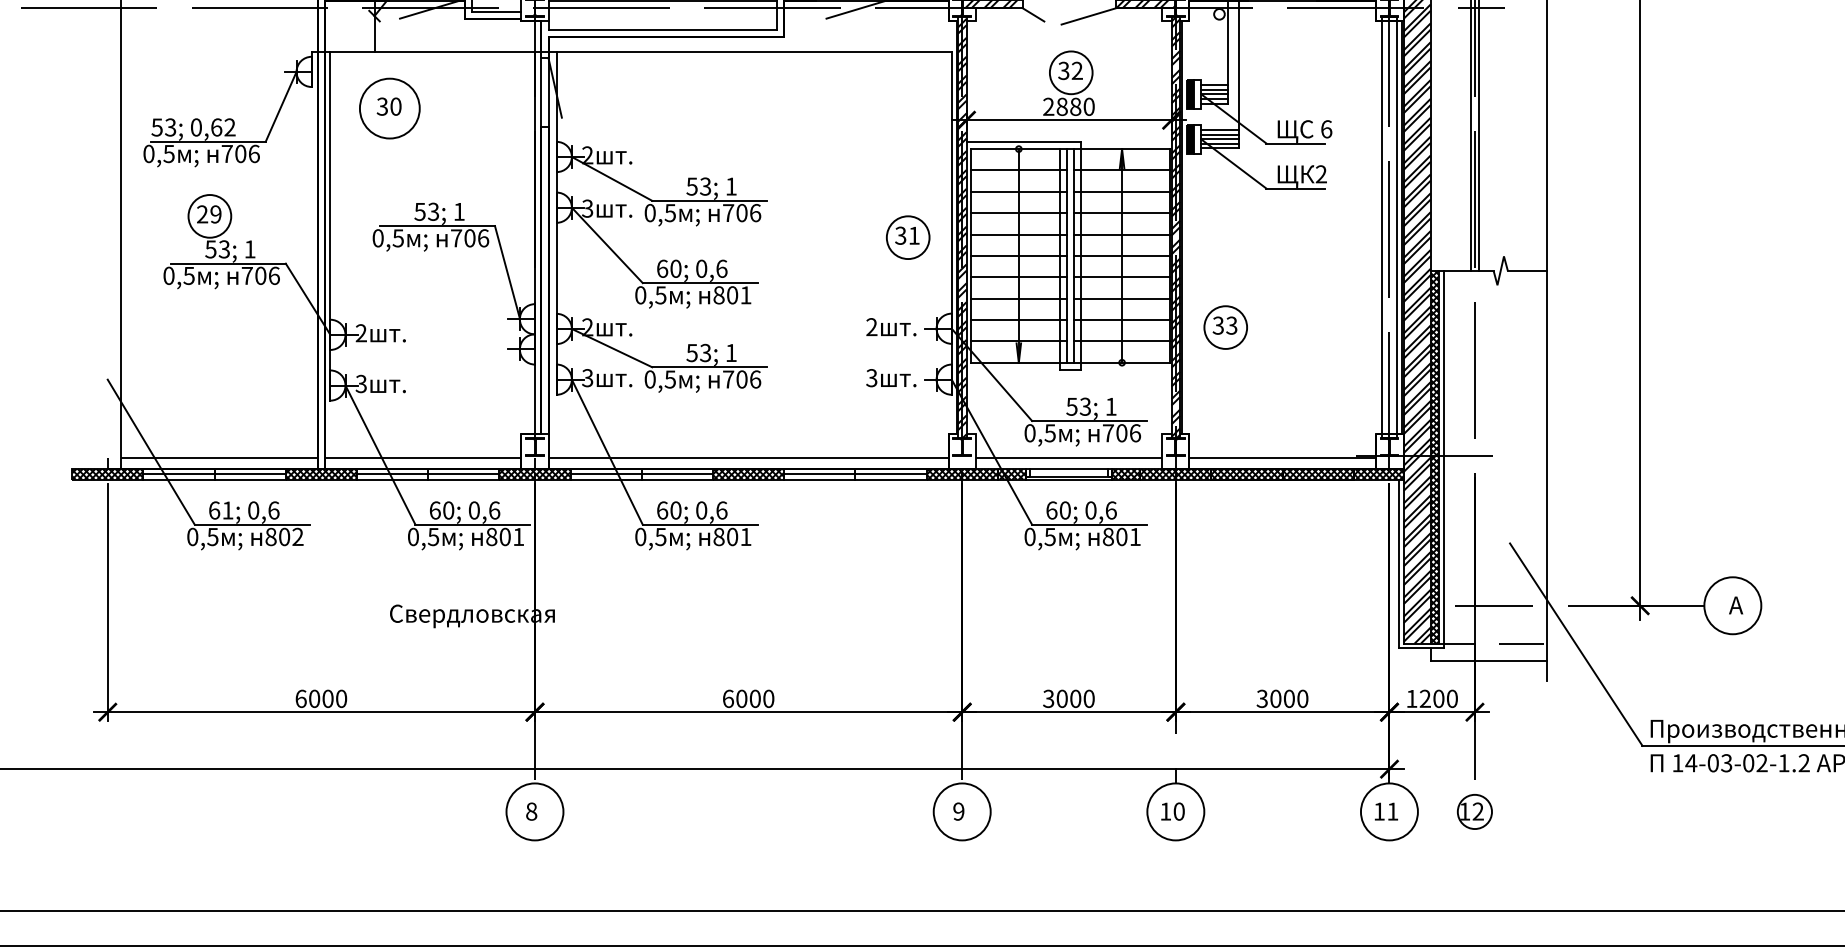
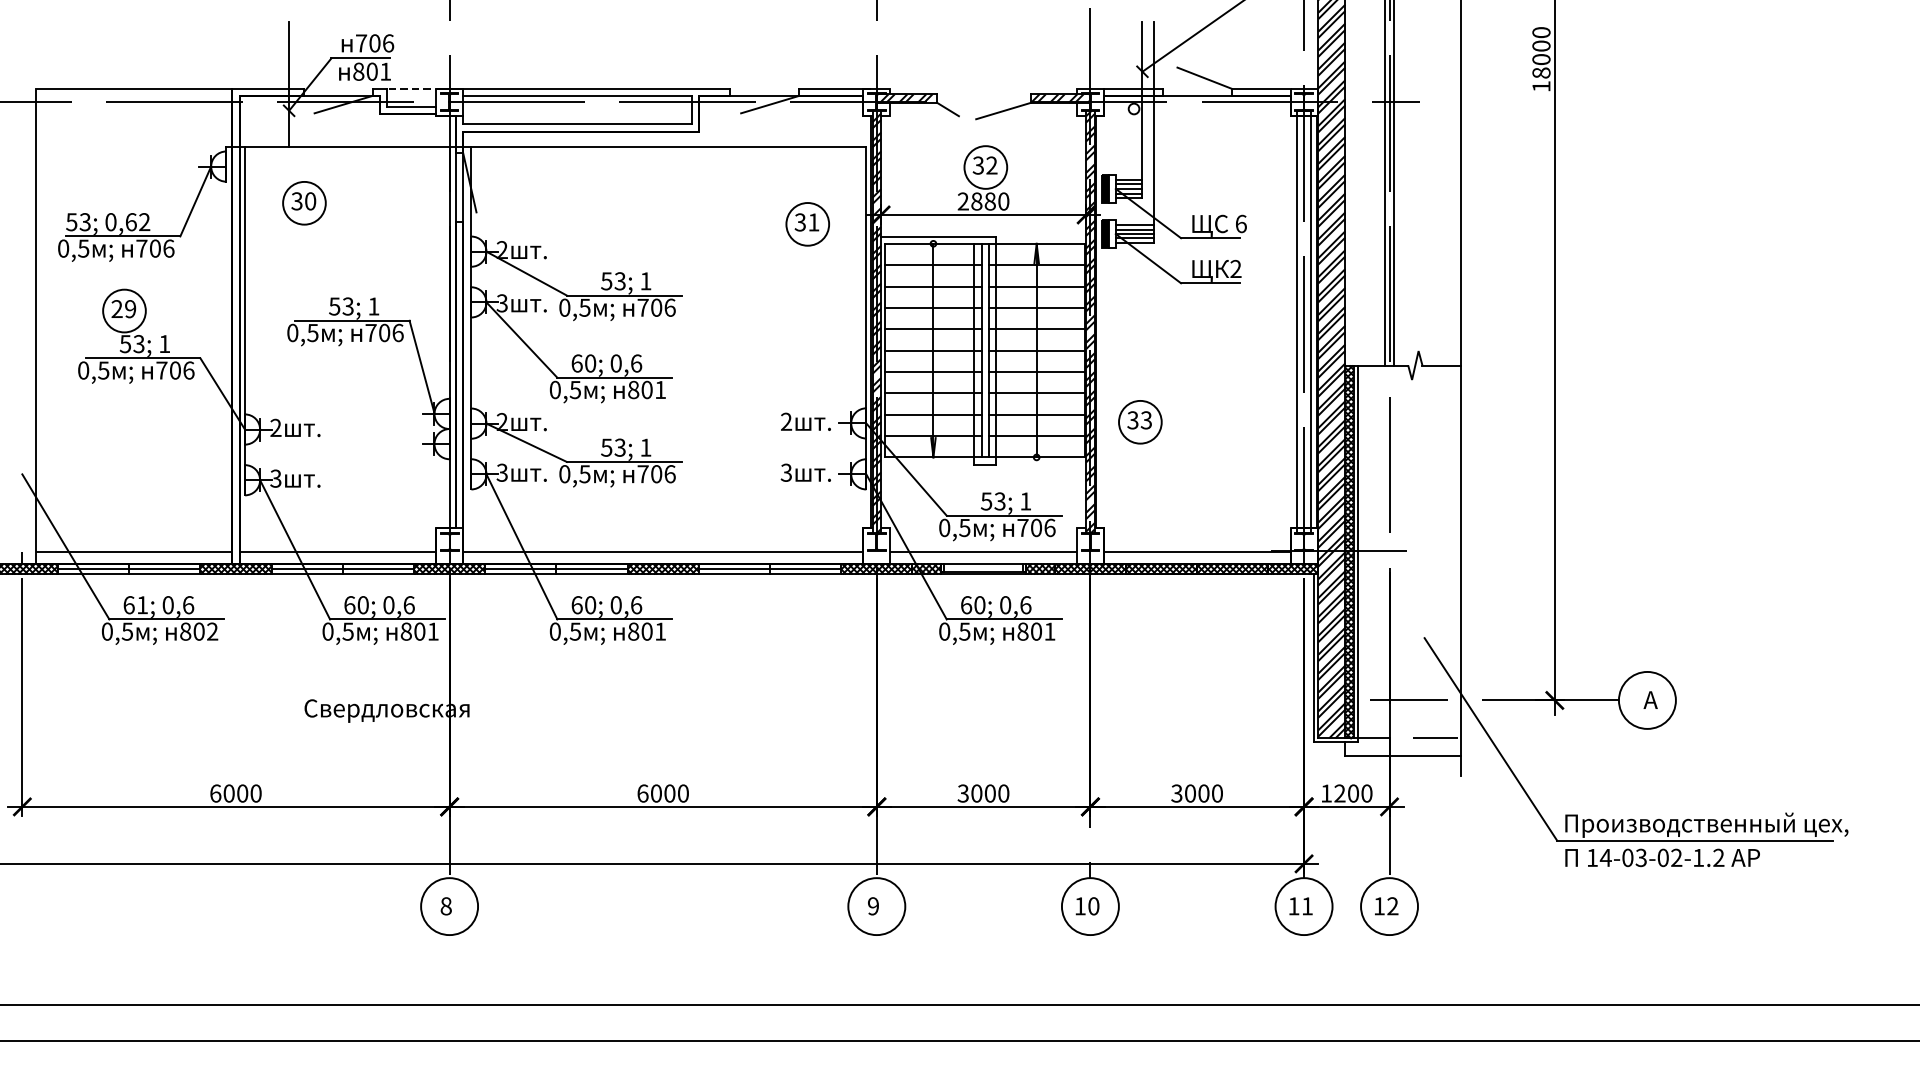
circle: (389, 107) -> (304, 202), size x0.71
part: (907, 237) -> (807, 224), moved
circle: (1474, 811) -> (1389, 906), size x1.67

